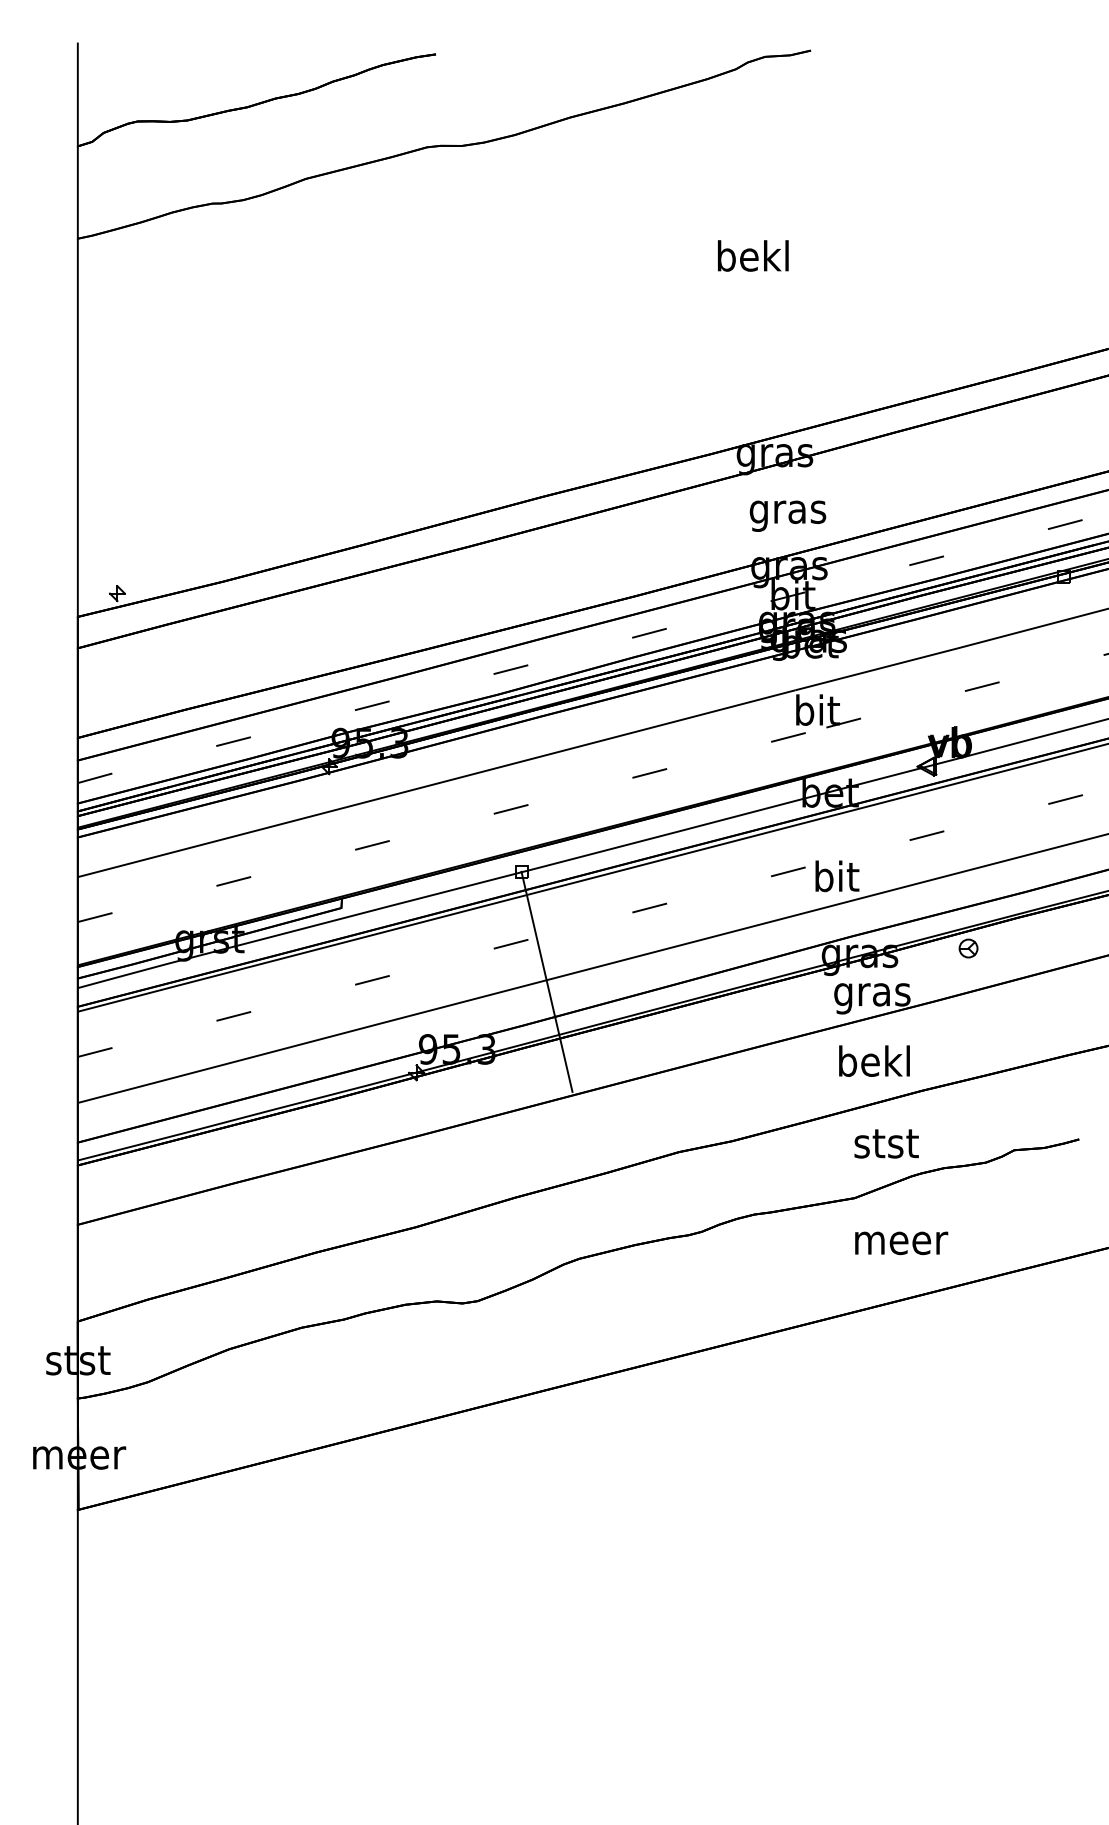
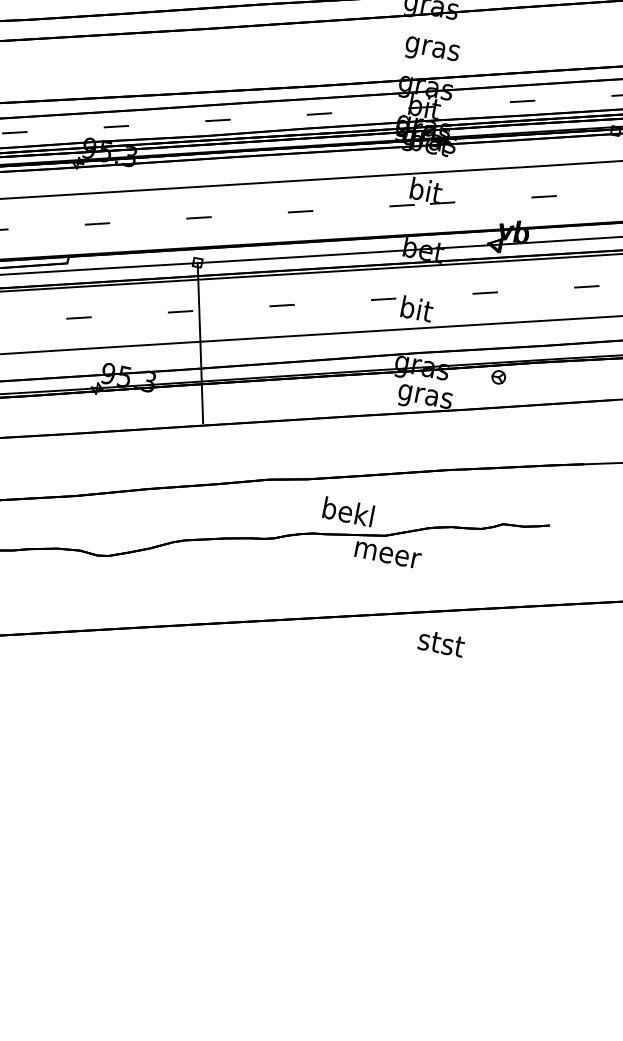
text: (874, 1060) -> (348, 511), moved
text: (886, 1143) -> (441, 643), moved
text: (901, 1243) -> (387, 555), moved

